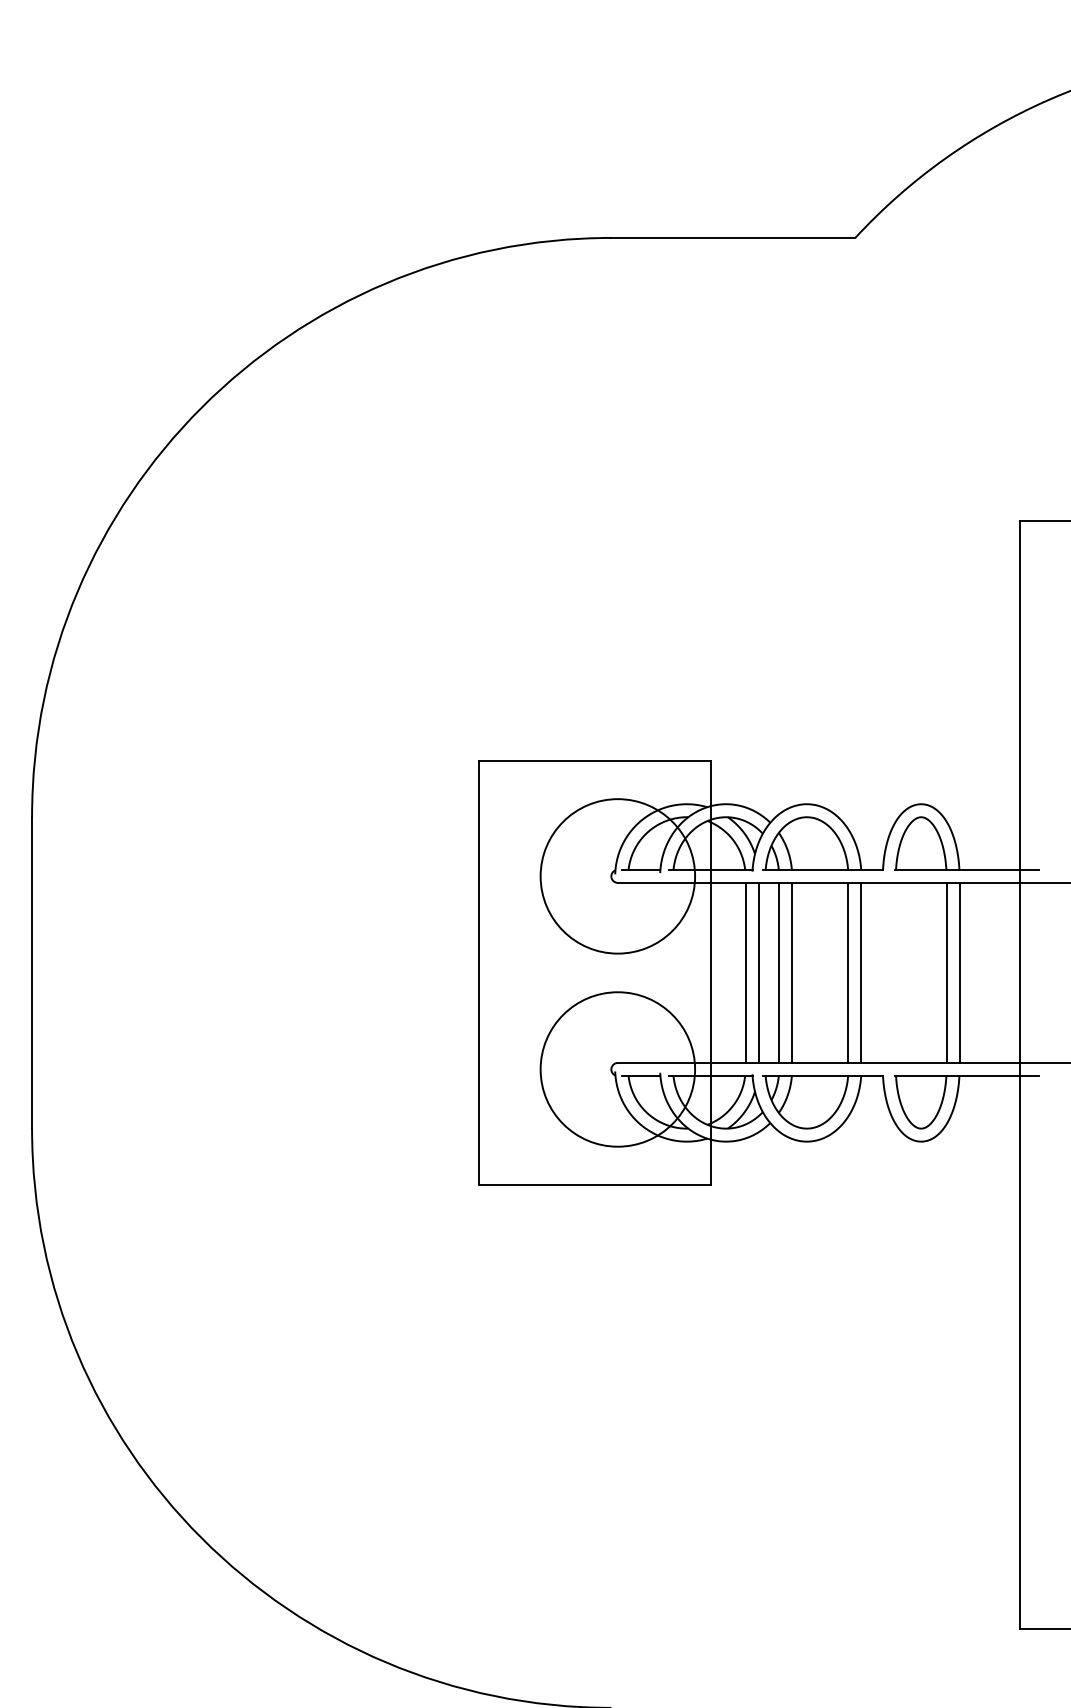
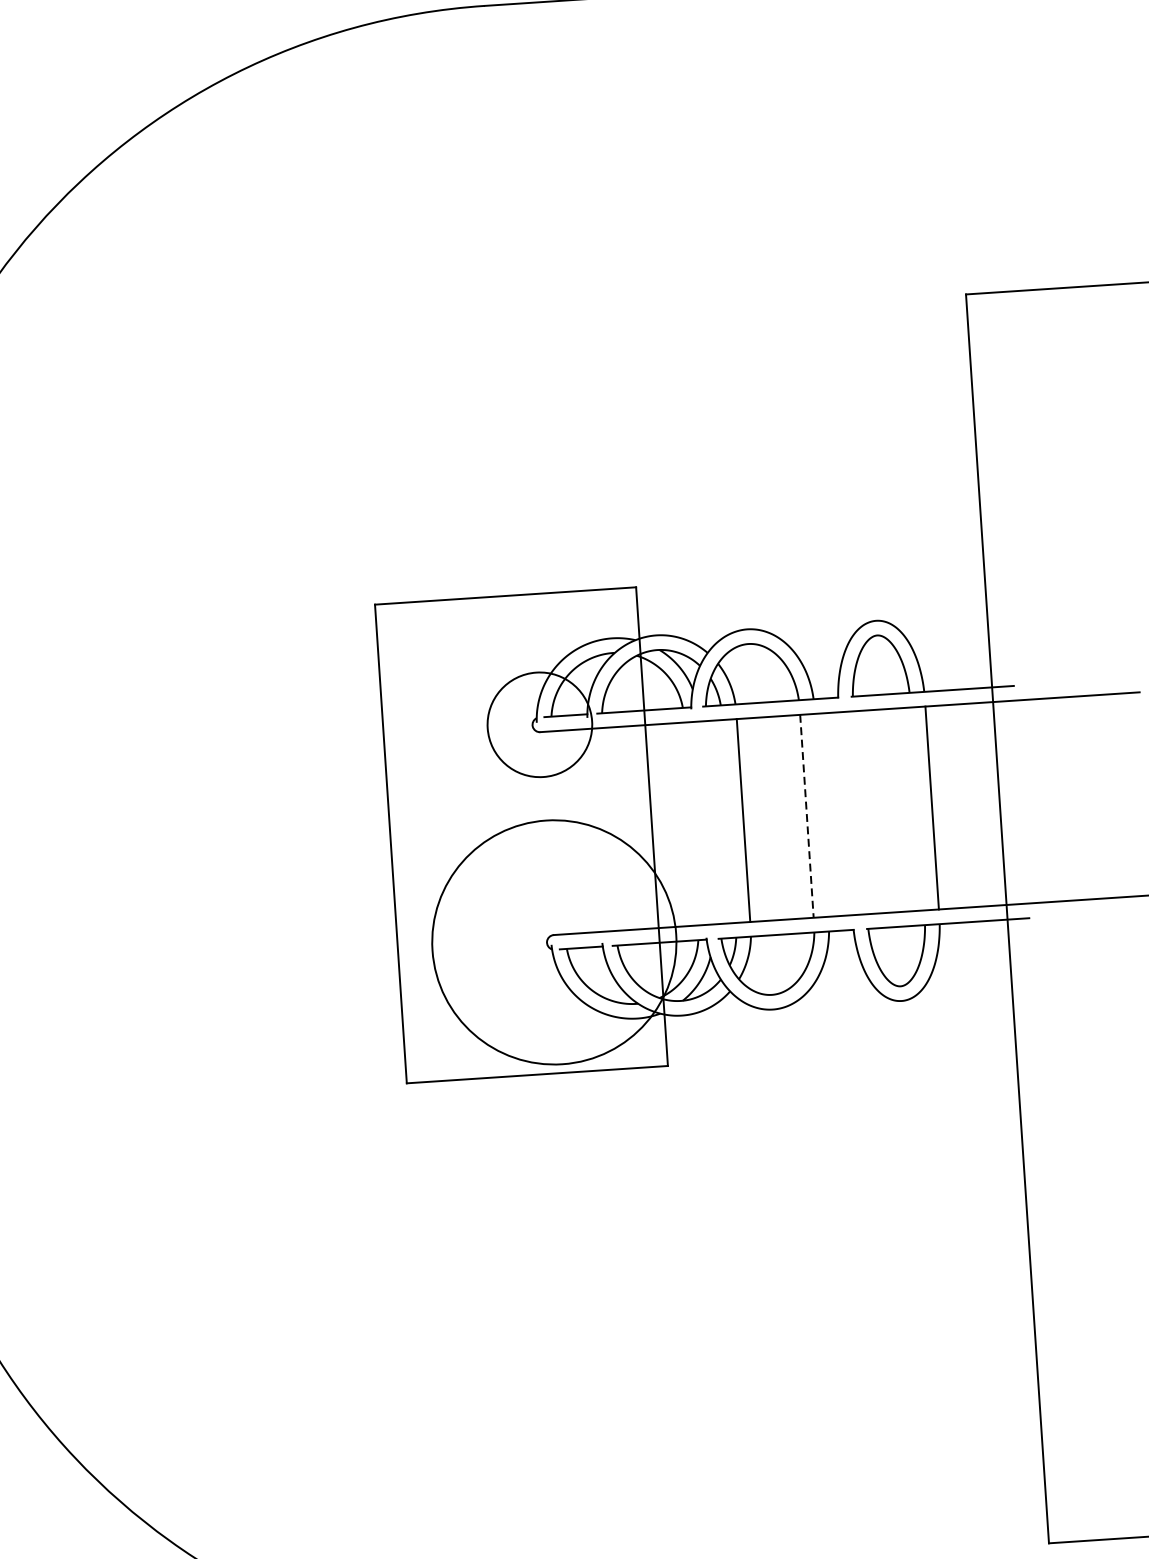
circle: (617, 876) -> (539, 724), size x0.6
line: (745, 972) -> (690, 823), removed
line: (758, 972) -> (705, 822), removed
line: (779, 972) -> (729, 821), removed
line: (861, 972) -> (821, 814), removed
line: (946, 972) -> (917, 808), removed
line: (848, 973) -> (807, 816), solid -> dashed
circle: (617, 1069) -> (553, 942), size x1.4

